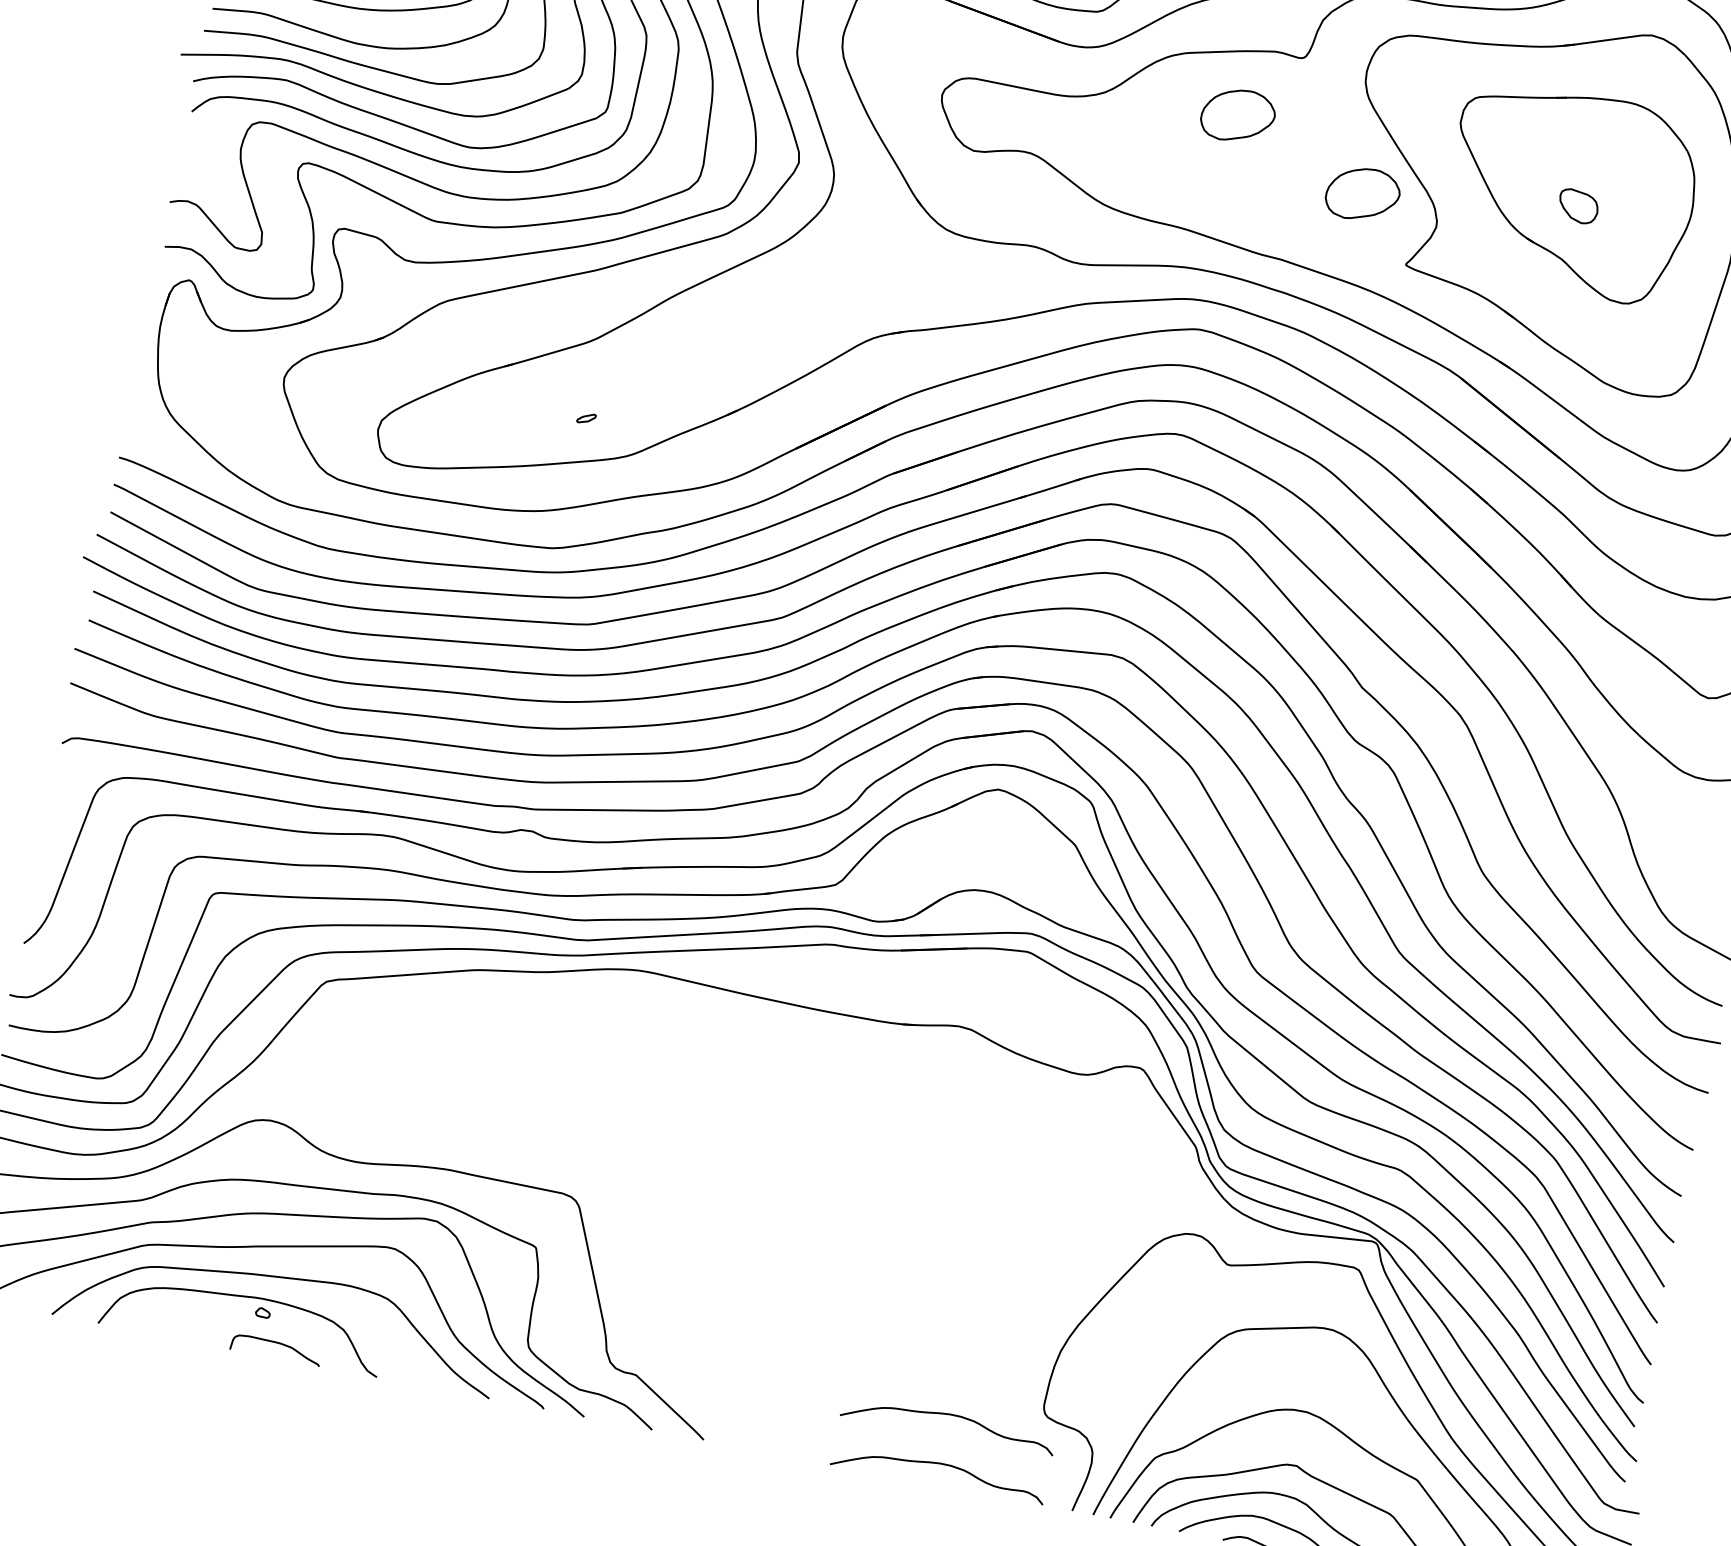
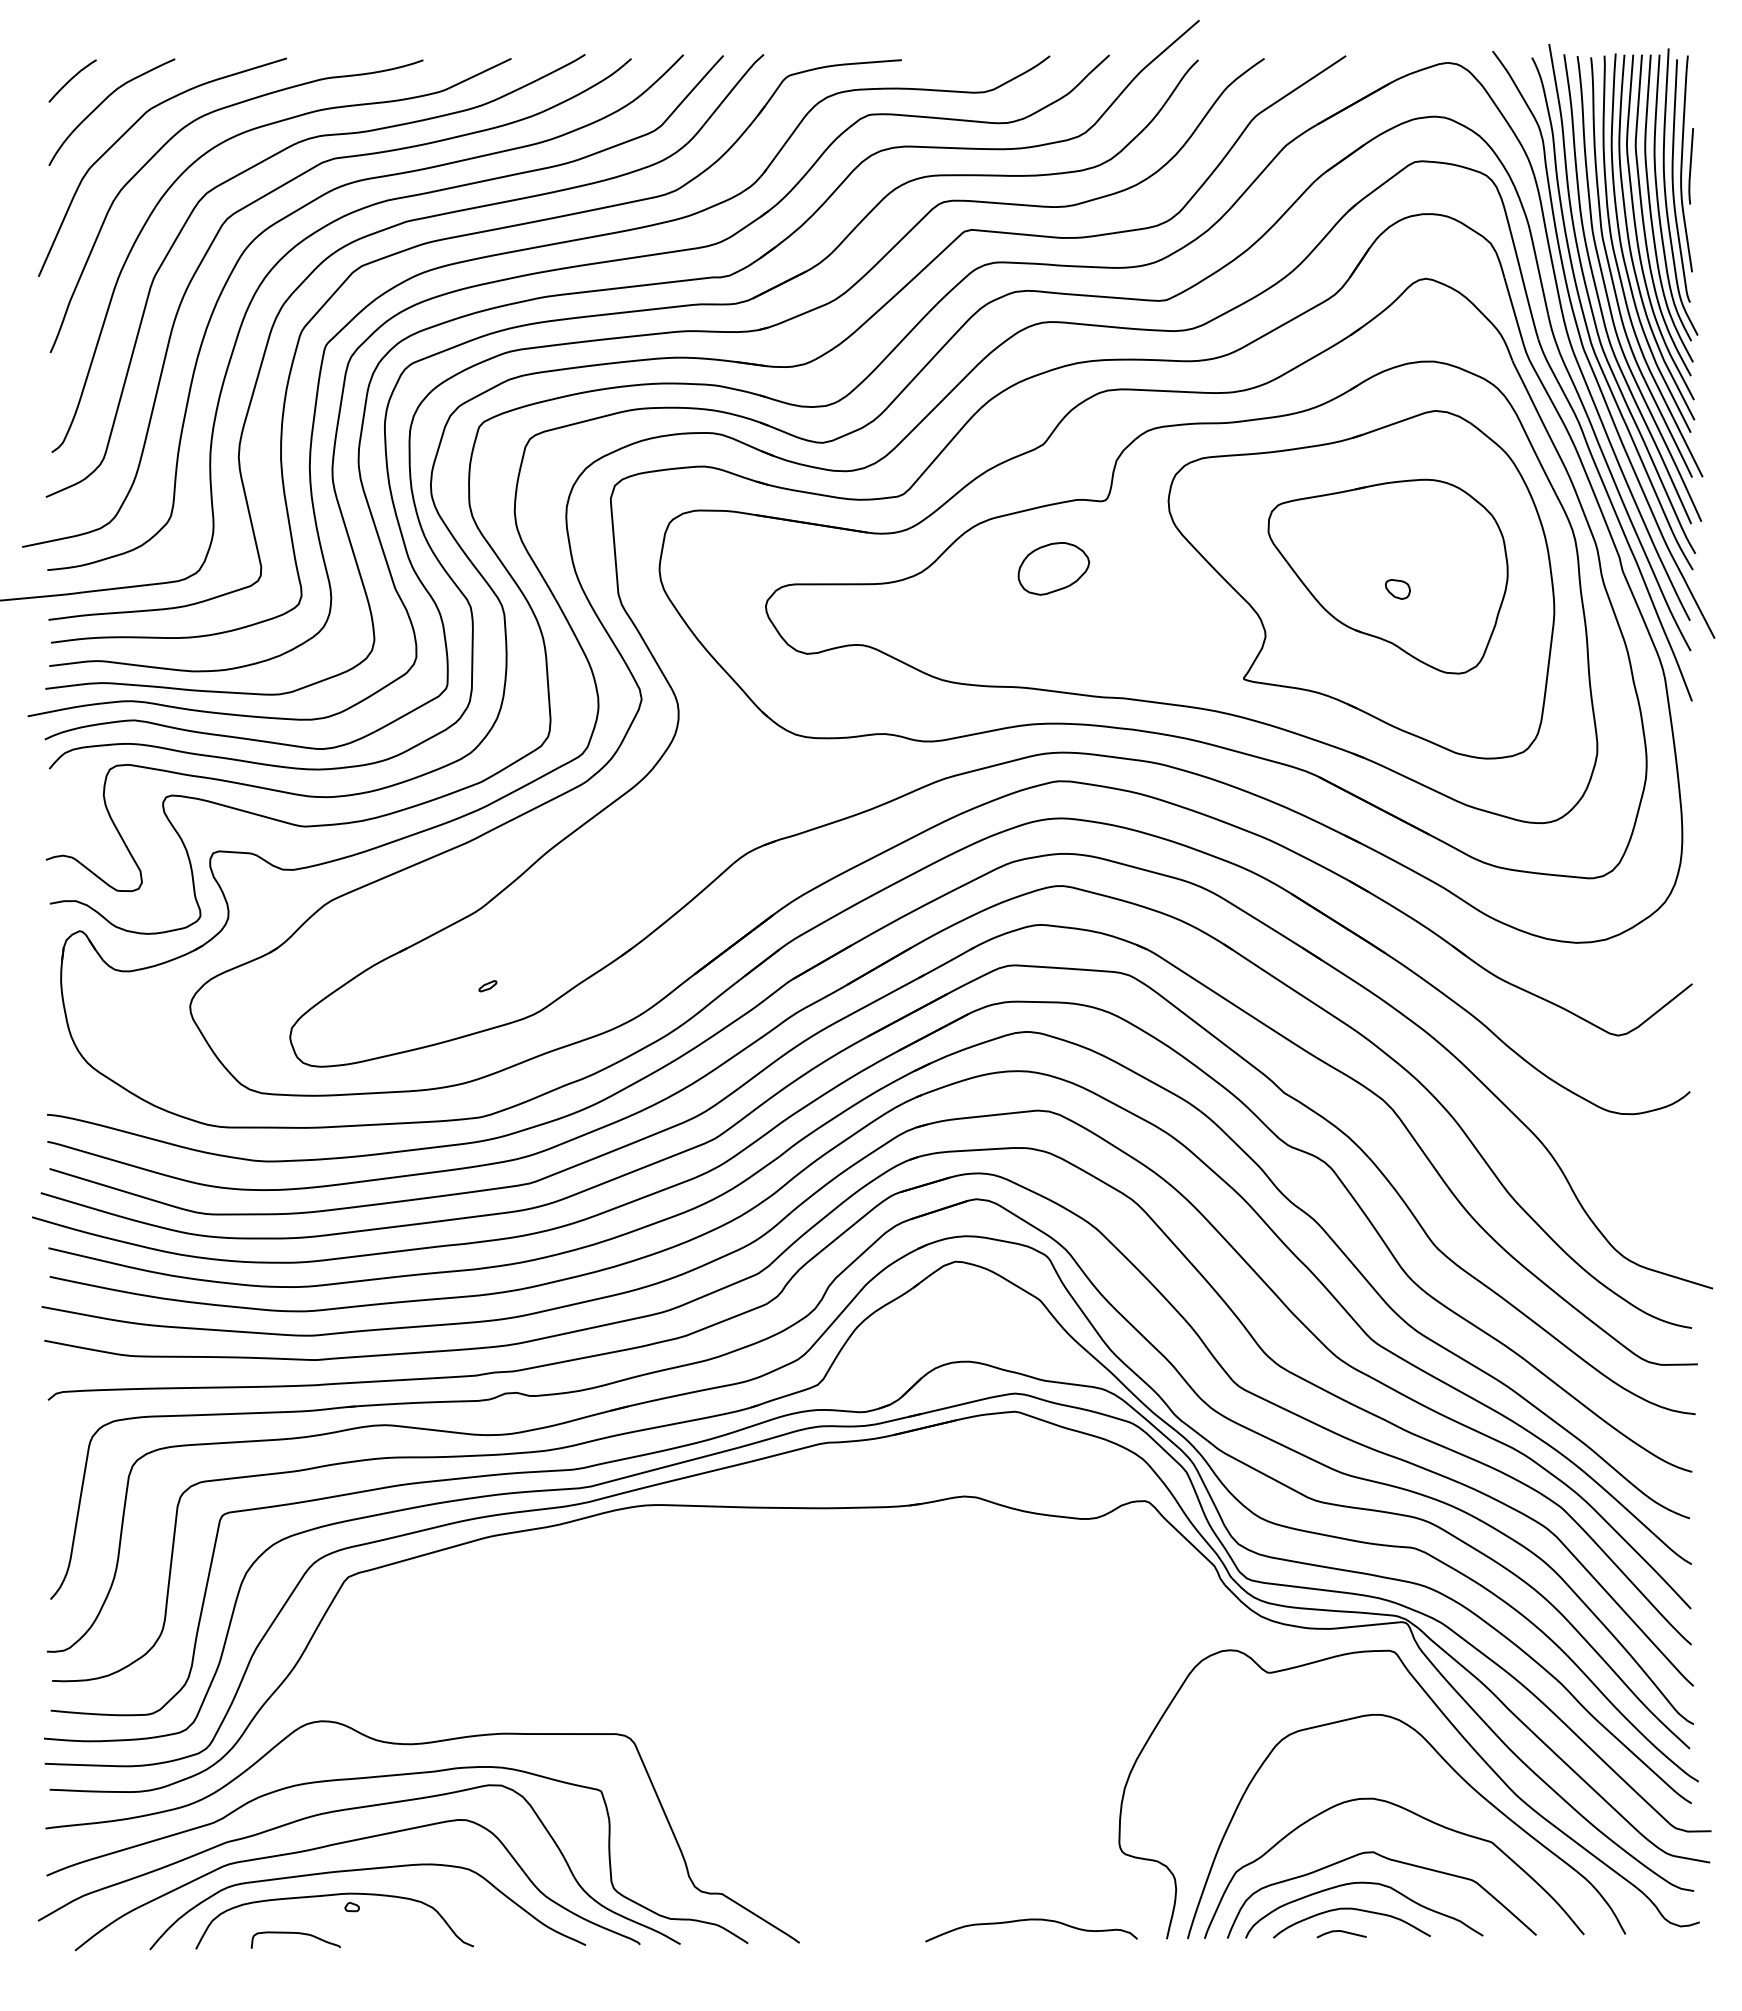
part: (1362, 194) -> (1188, 619), removed
part: (1578, 206) -> (1397, 589), size x0.62
curve: (277, 1343) -> (295, 1933), moved
curve: (950, 1415) -> (1031, 1871), removed

